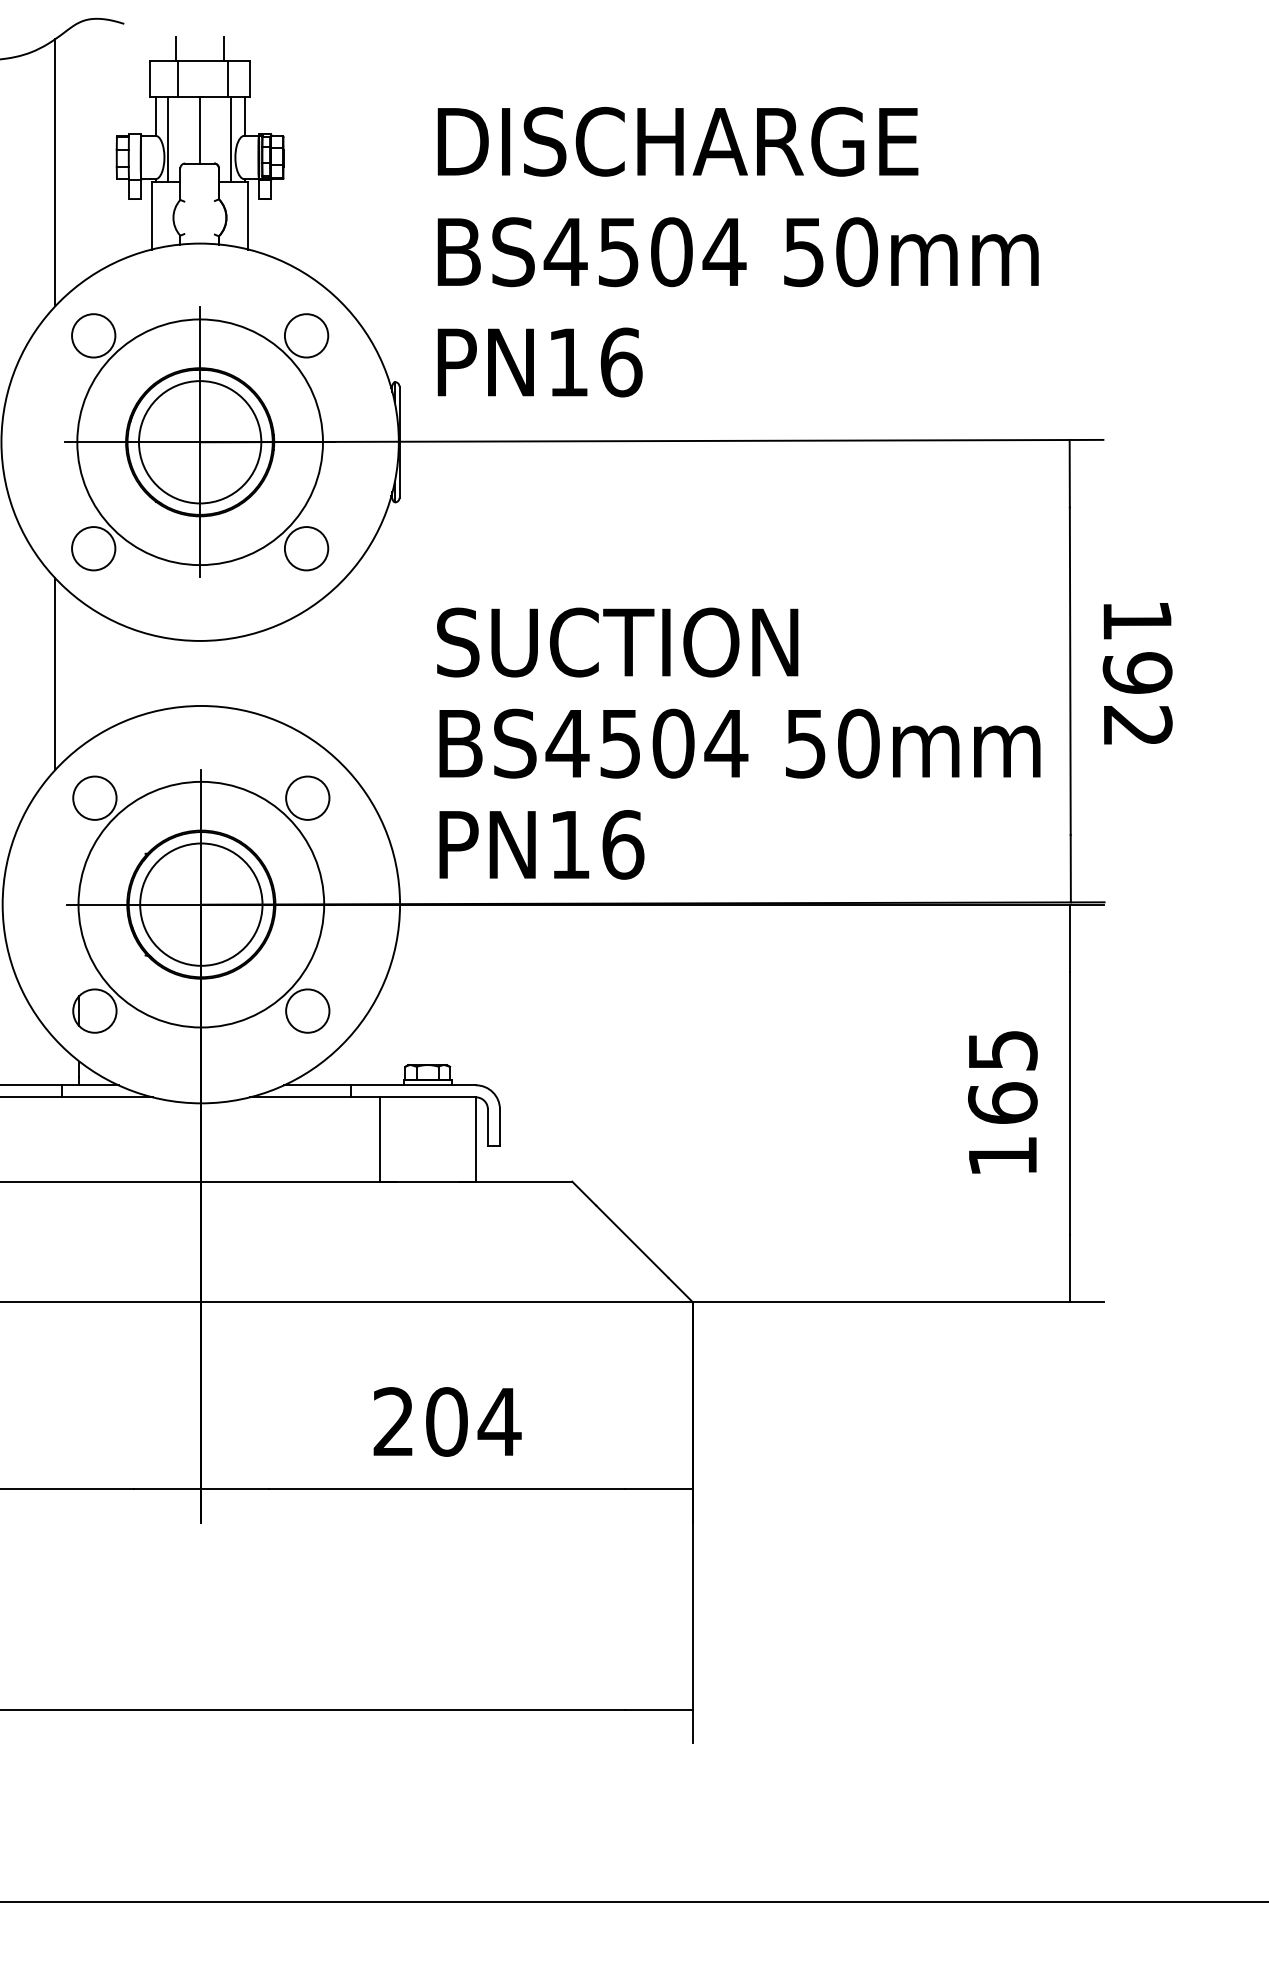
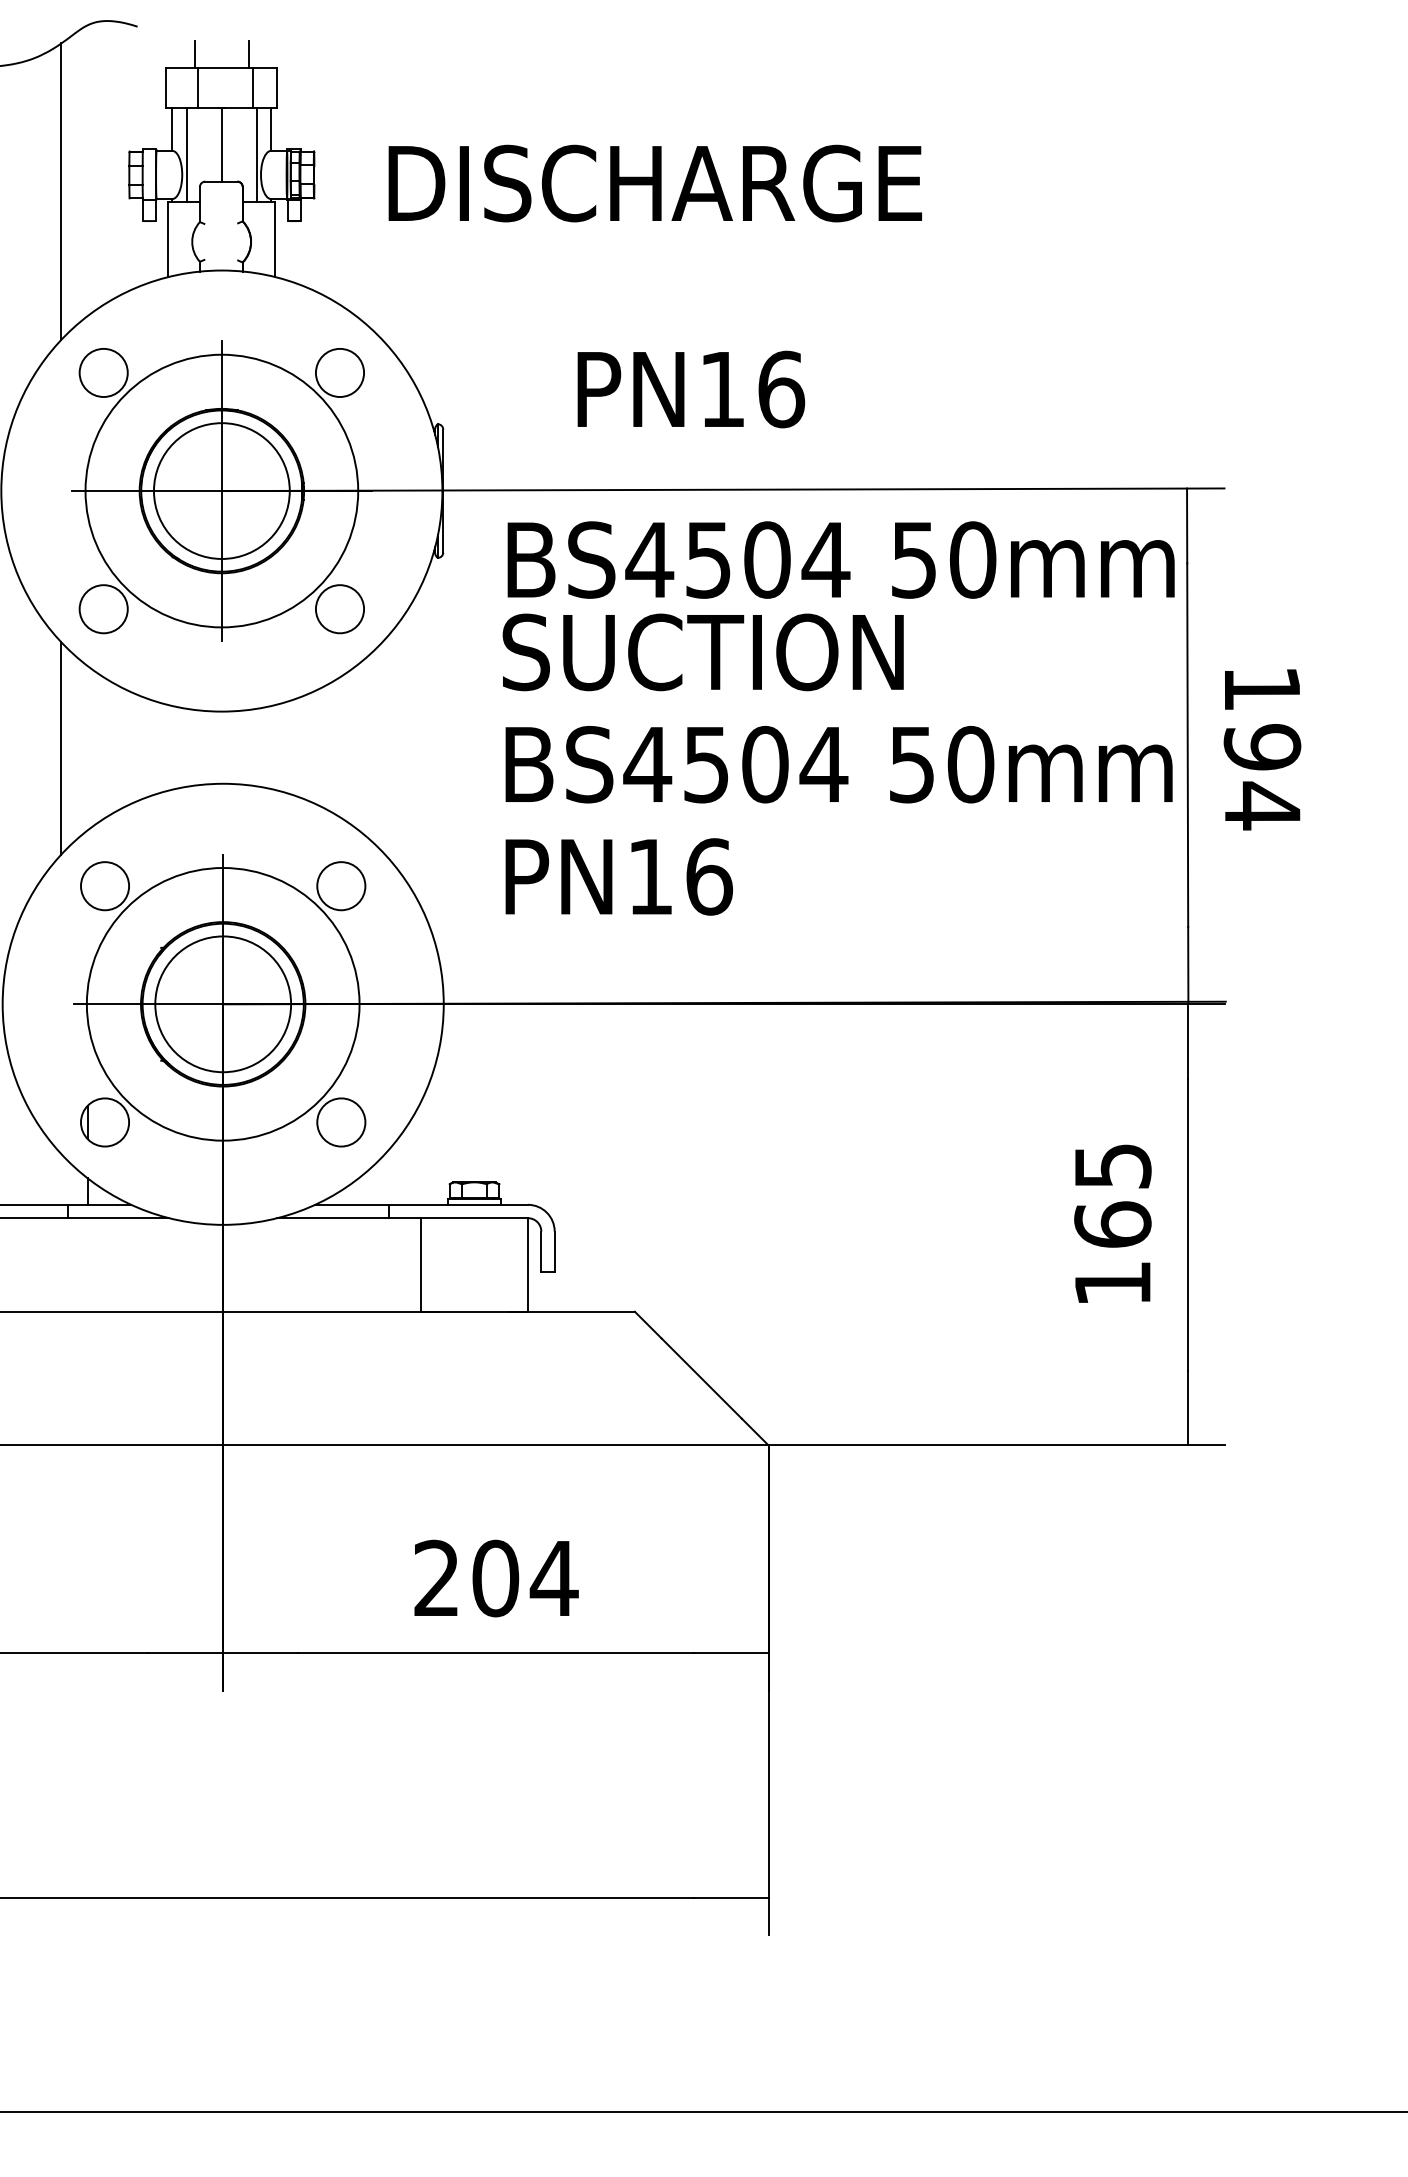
text: (677, 141) -> (654, 183), moved
text: (737, 251) -> (840, 559), moved
text: (540, 362) -> (691, 389), moved
text: (1138, 725) -> (1263, 805), 192 -> 194
text: (738, 743) -> (837, 764), moved

